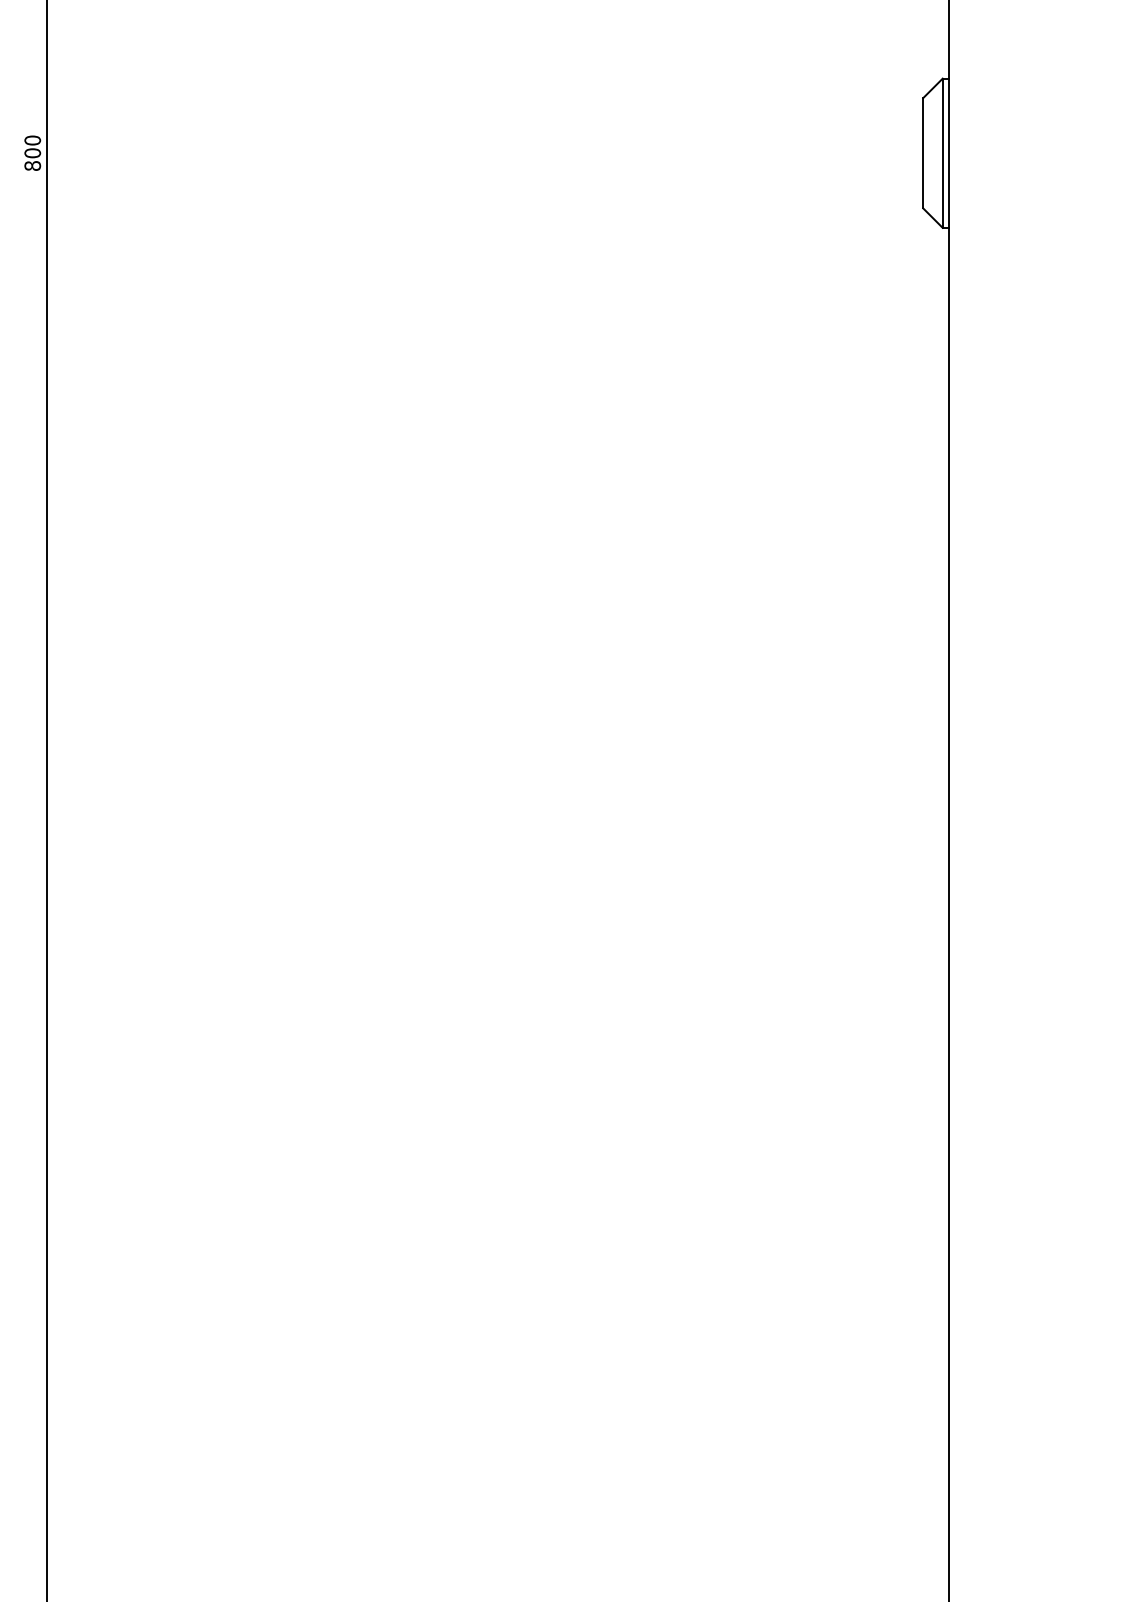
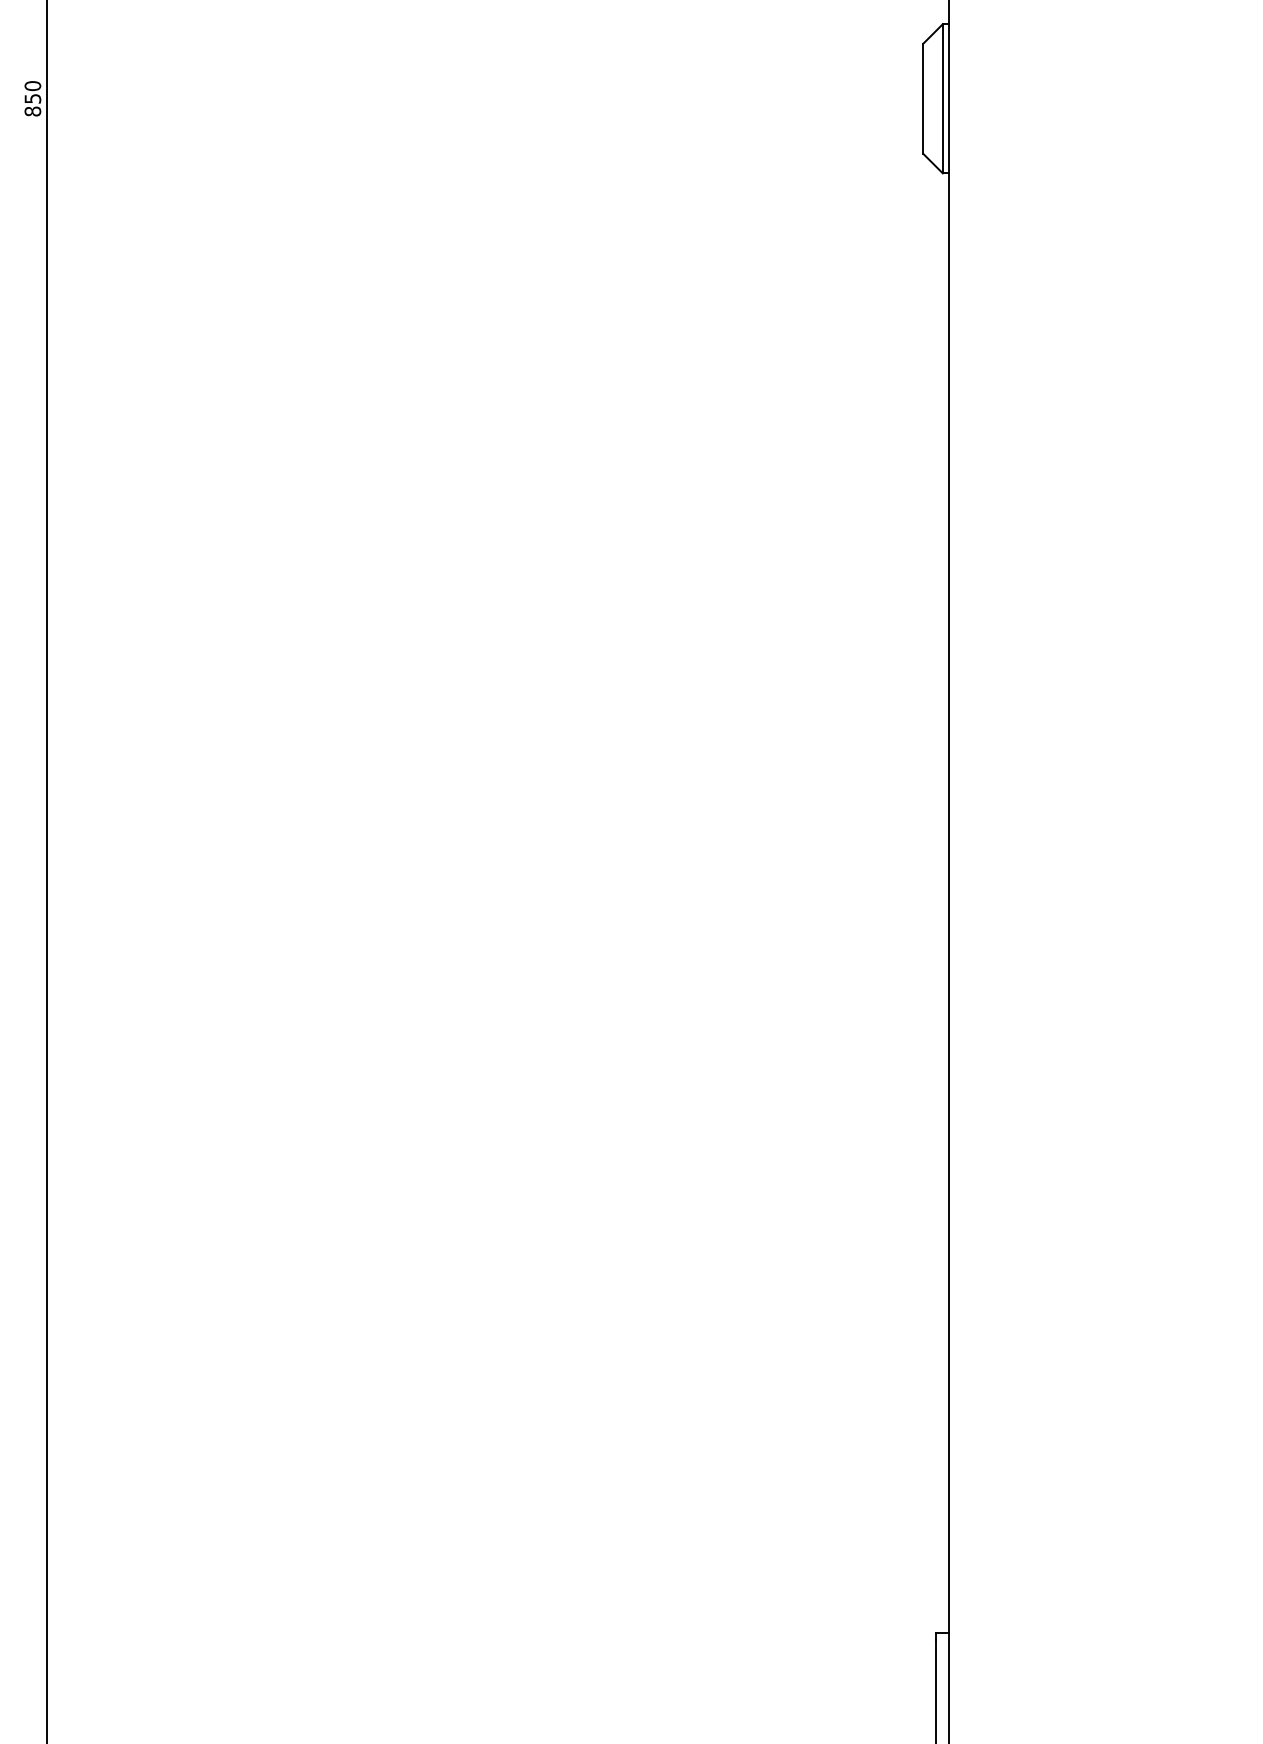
text: (32, 152) -> (32, 98), 800 -> 850

